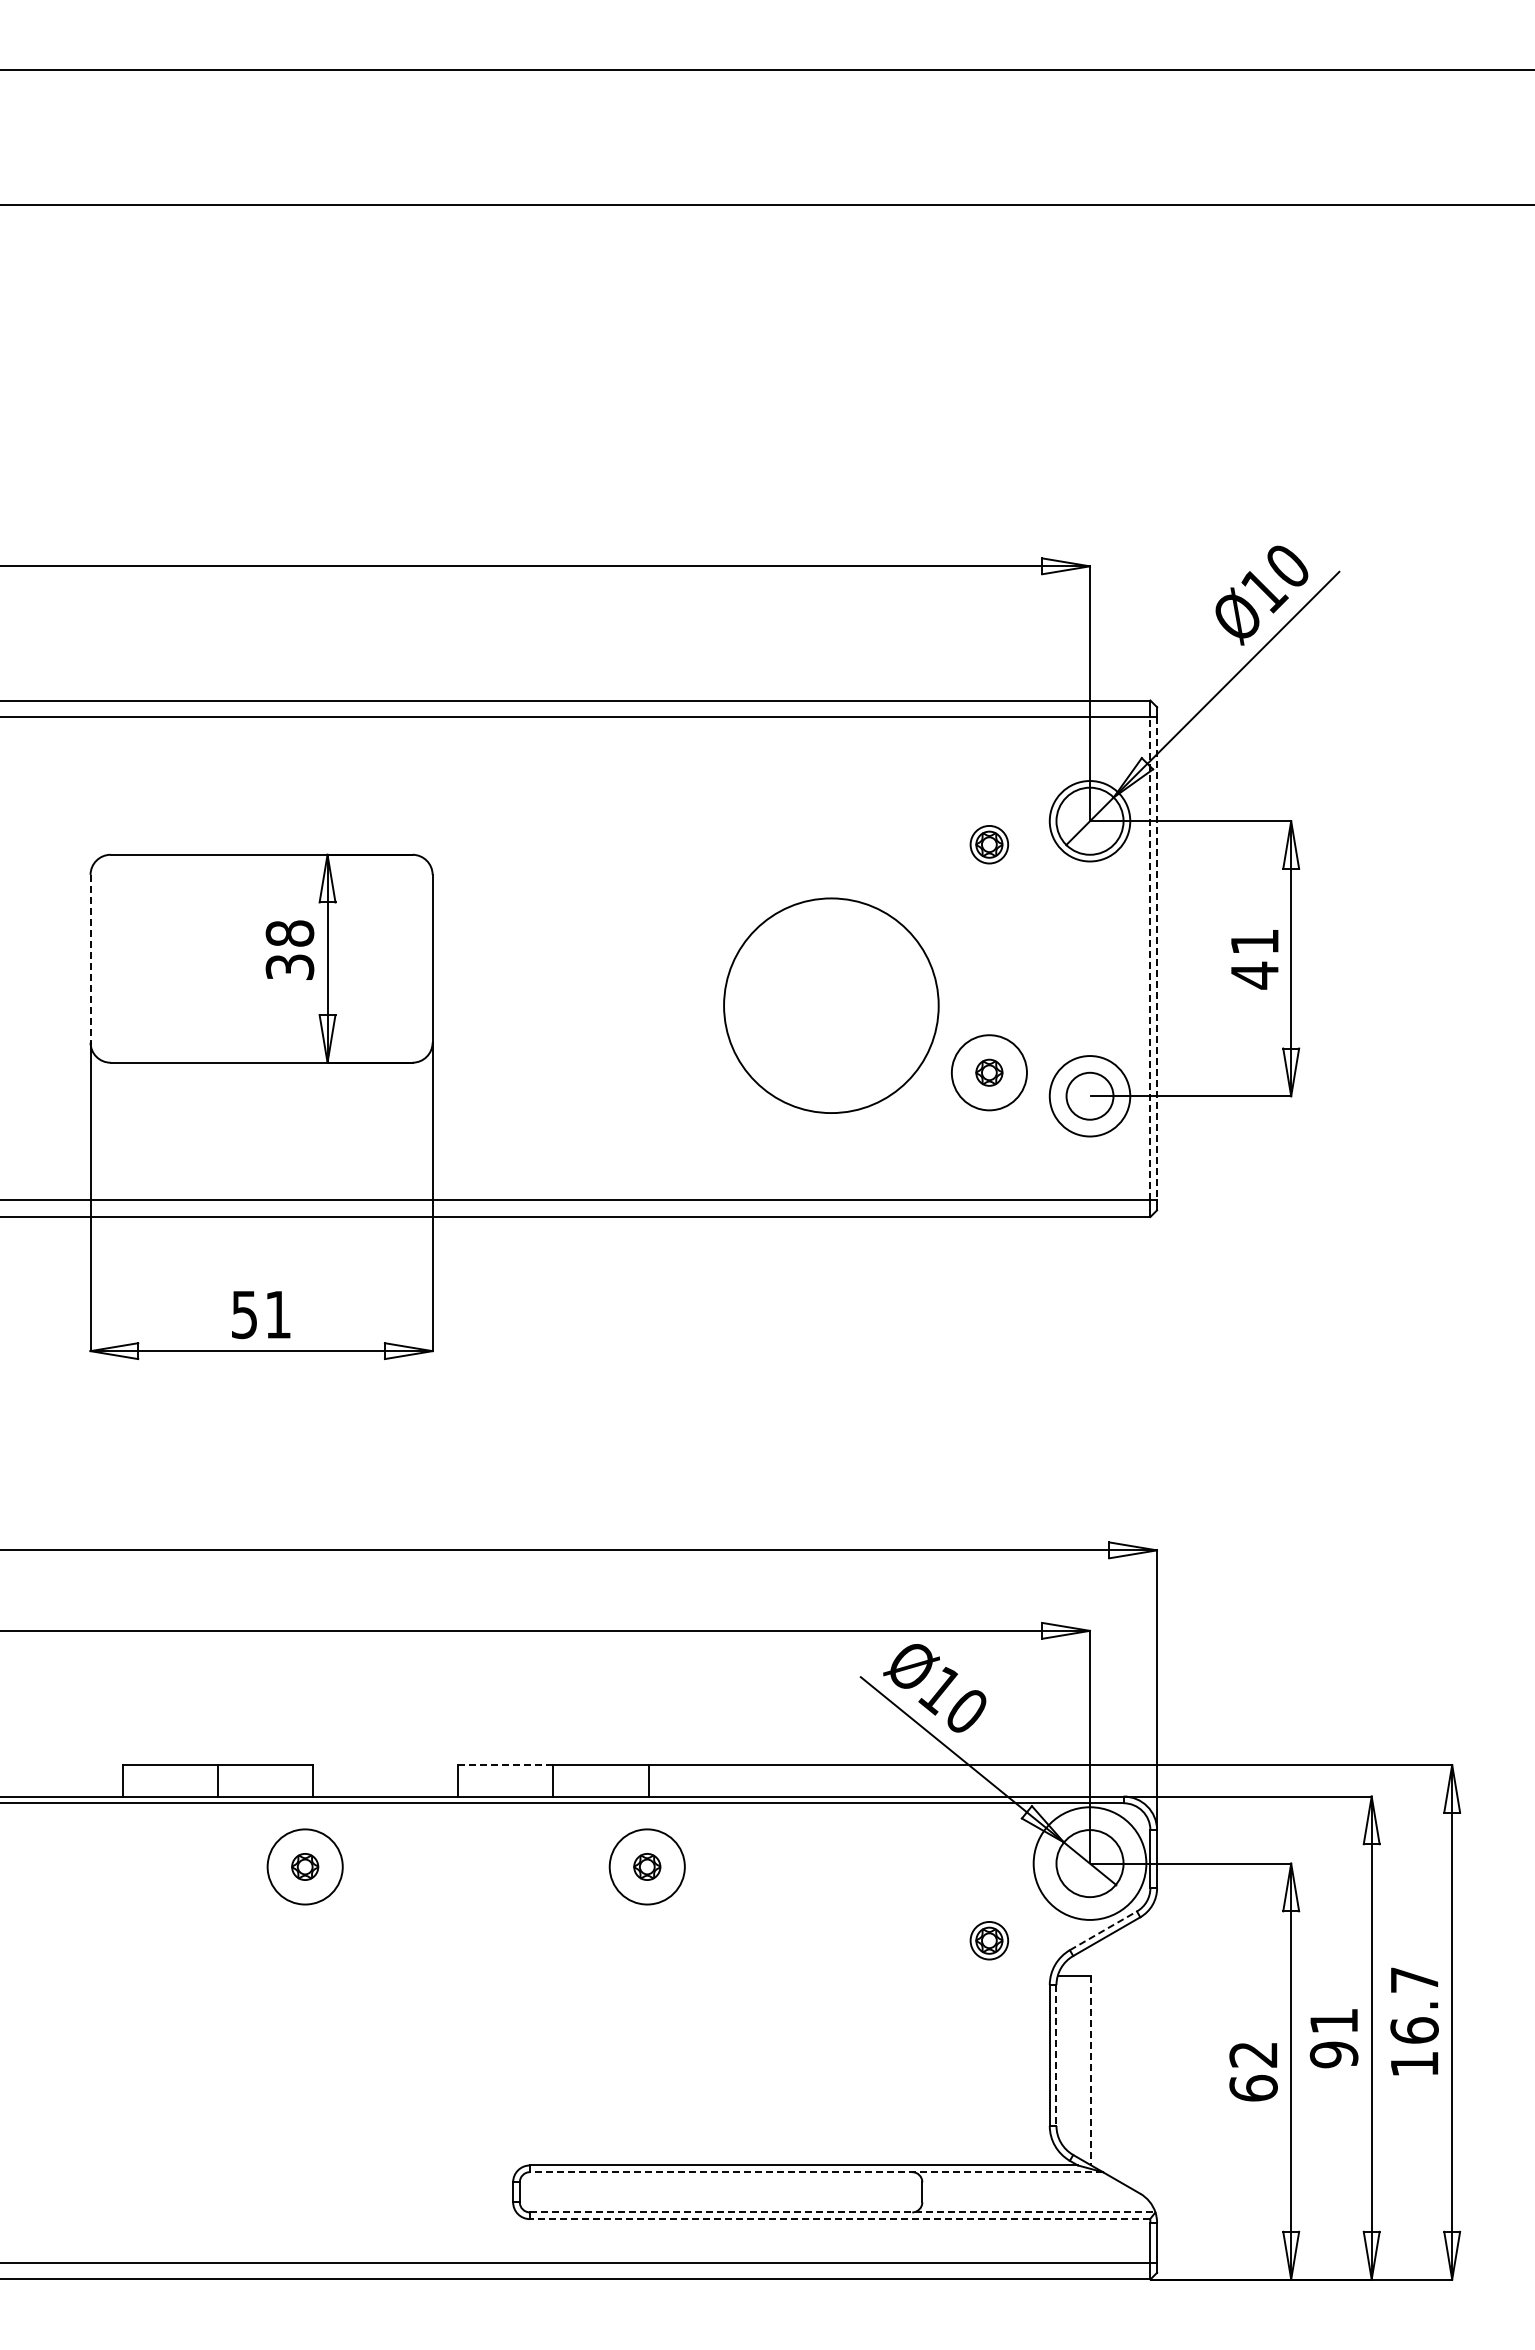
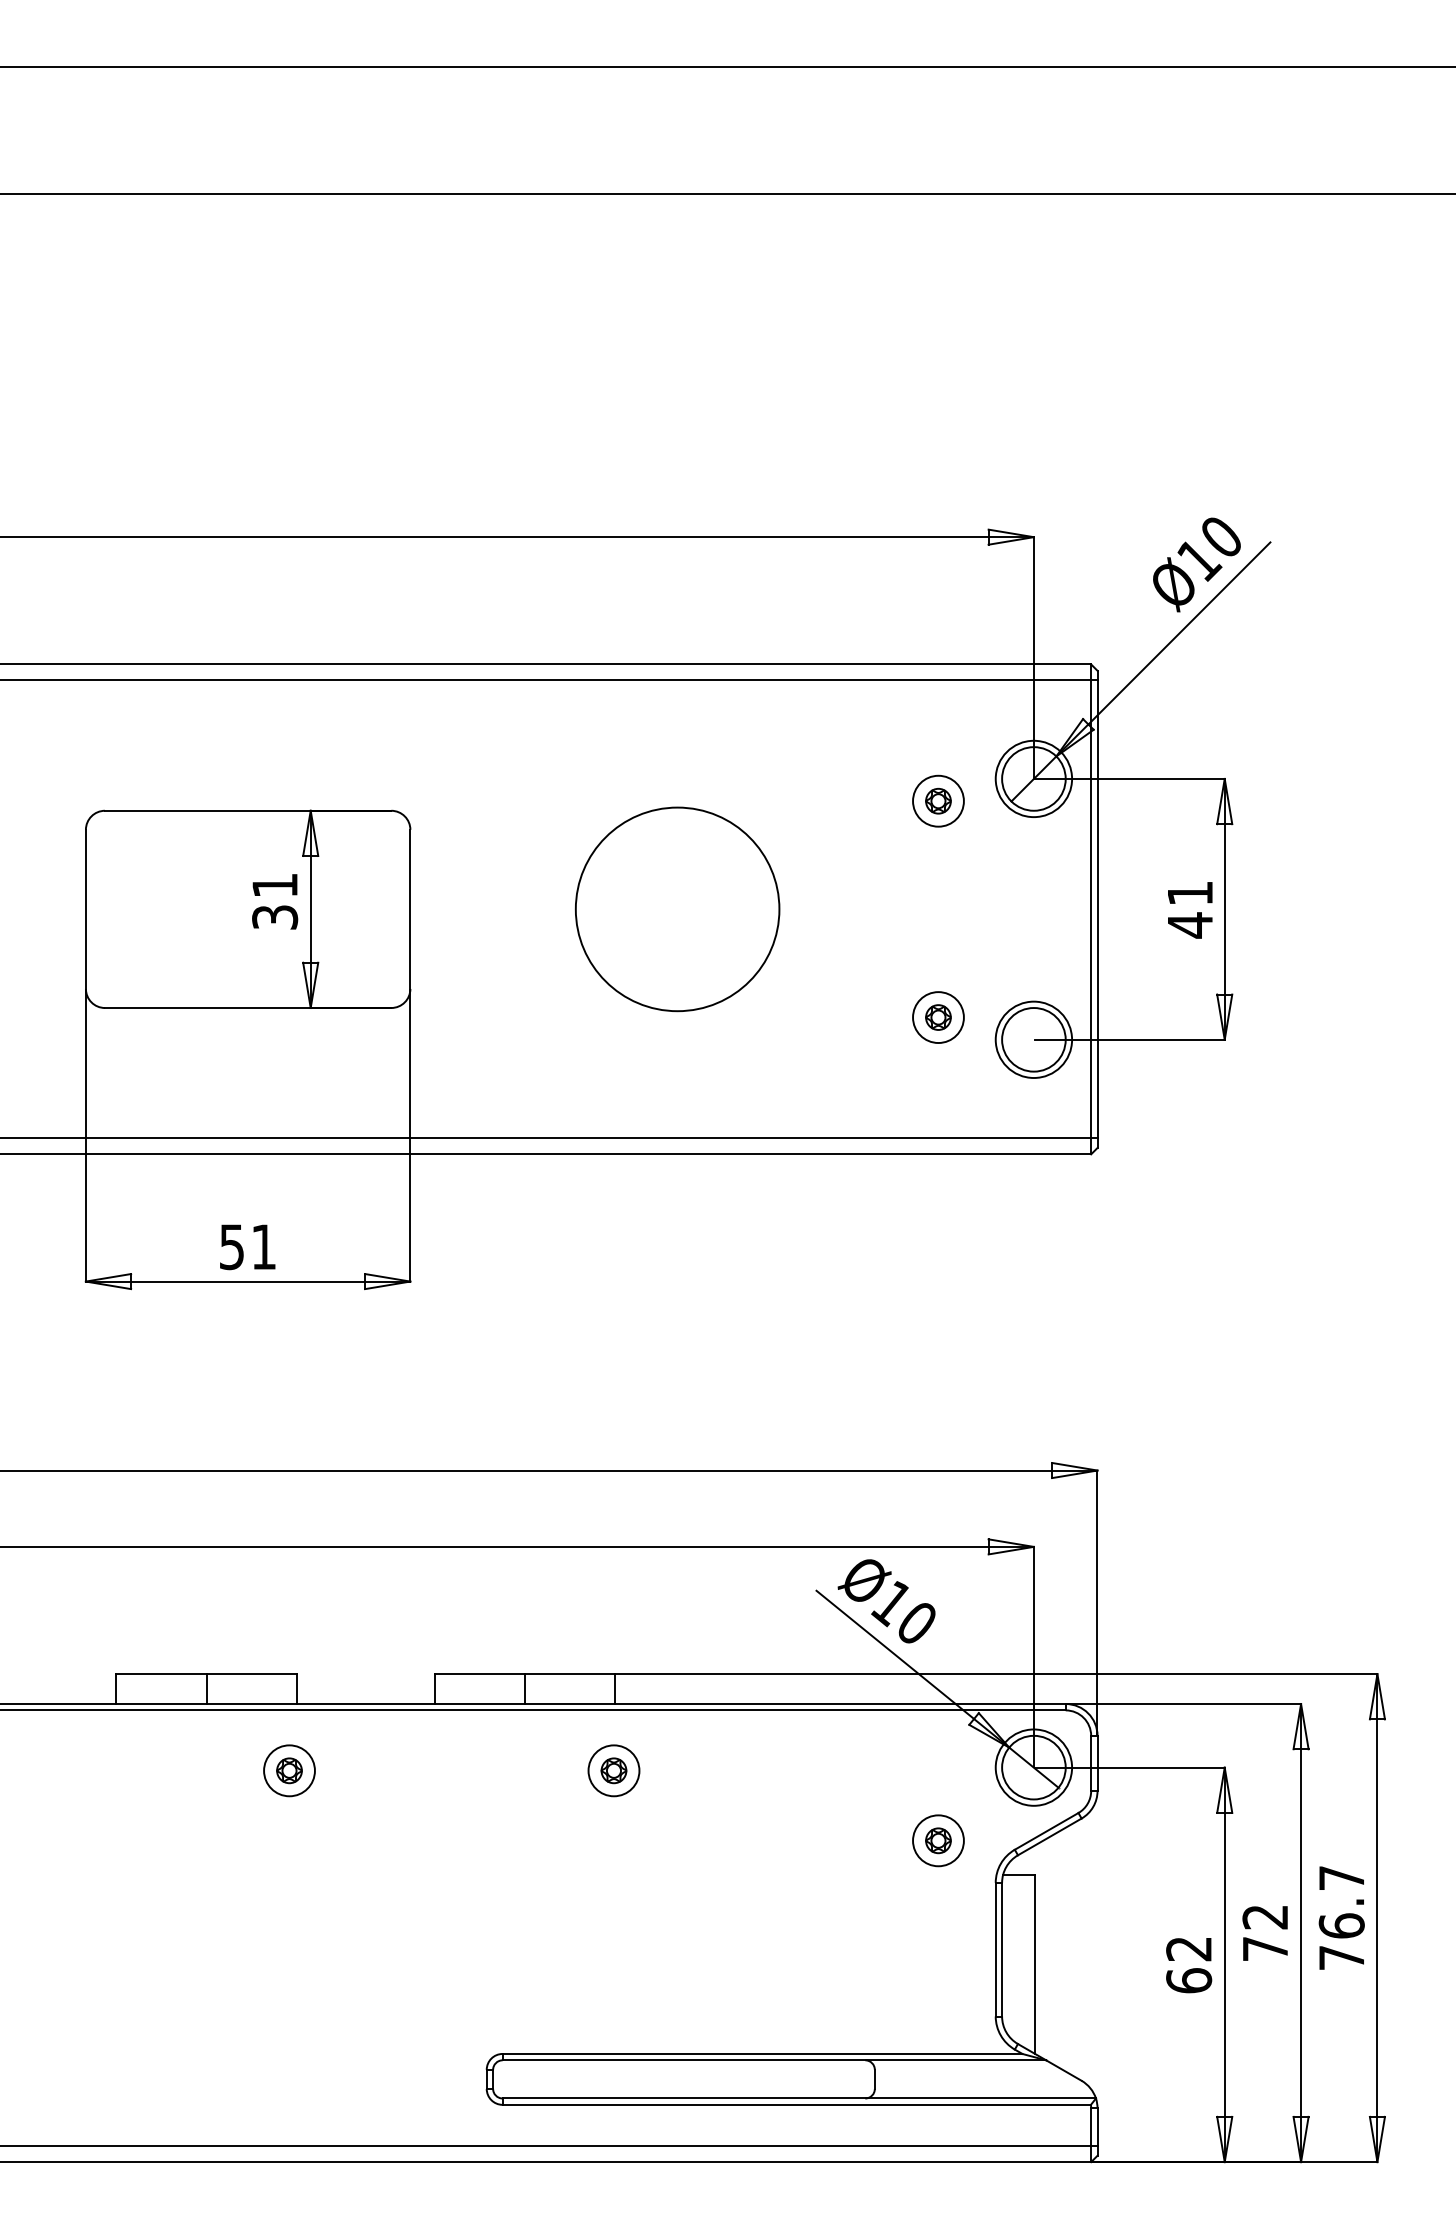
circle: (989, 844) -> (938, 801), size x1.43
text: (289, 933) -> (274, 885), 38 -> 31
line: (90, 958) -> (85, 909), dashed -> solid
line: (1150, 958) -> (1091, 909), dashed -> solid
line: (1157, 959) -> (1097, 910), dashed -> solid
circle: (831, 1005) -> (677, 909), moved
circle: (989, 1072) -> (938, 1017), size x0.71
circle: (1089, 1095) -> (1033, 1039), size x1.43
line: (505, 1765) -> (479, 1674), dashed -> solid
circle: (1089, 1863) -> (1033, 1767), size x0.71
circle: (305, 1866) -> (289, 1770), size x0.71
circle: (647, 1866) -> (614, 1770), size x0.71
line: (1103, 1930) -> (1046, 1831), dashed -> solid
circle: (989, 1940) -> (938, 1840), size x1.43
text: (1333, 2038) -> (1264, 1933), 91 -> 72
line: (1056, 2056) -> (1002, 1950), dashed -> solid
text: (1414, 2064) -> (1341, 1958), 16.7 -> 76.7
line: (1091, 2070) -> (1035, 1963), dashed -> solid
line: (816, 2172) -> (774, 2060), dashed -> solid
line: (842, 2212) -> (799, 2098), dashed -> solid
line: (839, 2219) -> (796, 2105), dashed -> solid

